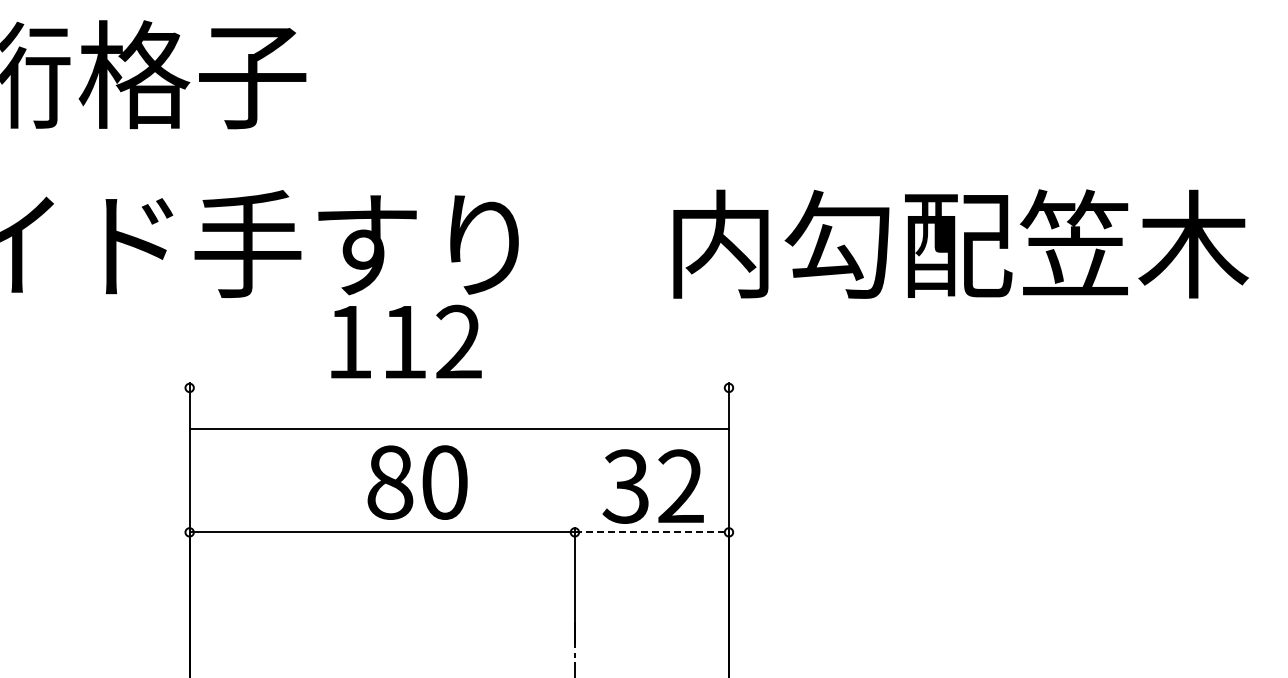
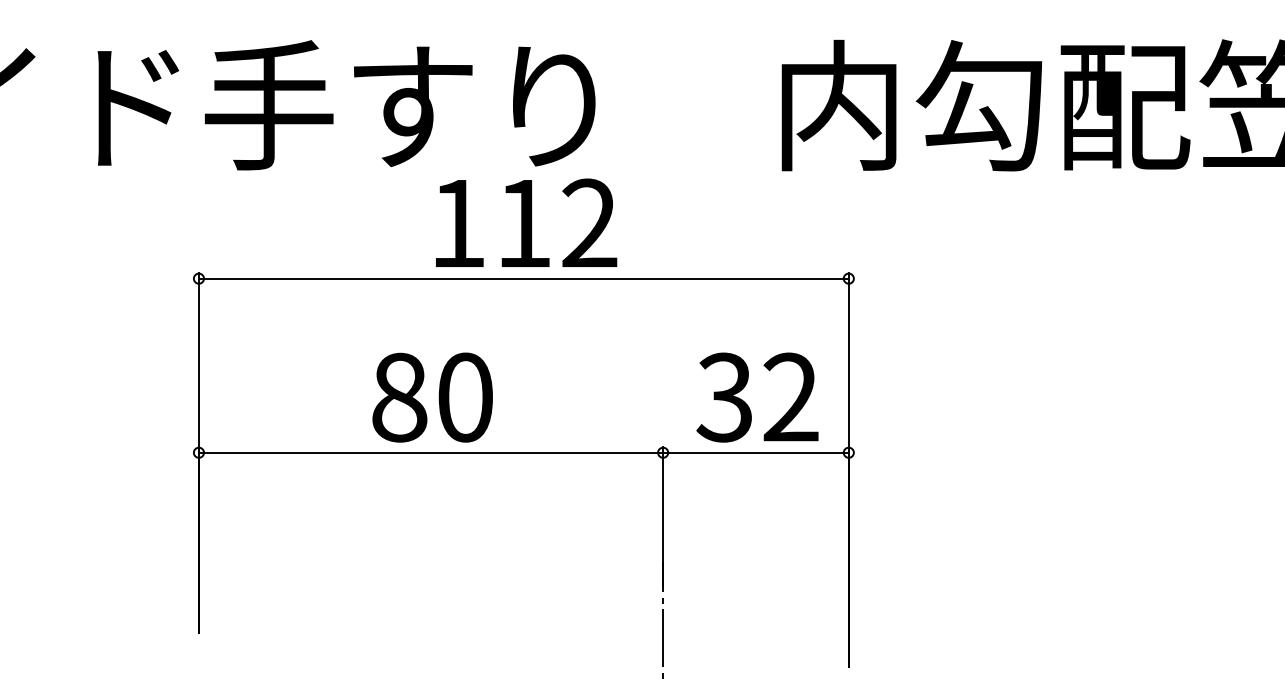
text: (406, 341) -> (526, 222), moved
line: (458, 428) -> (522, 278), moved
text: (417, 482) -> (432, 397), moved
line: (652, 532) -> (756, 452), dashed -> solid

